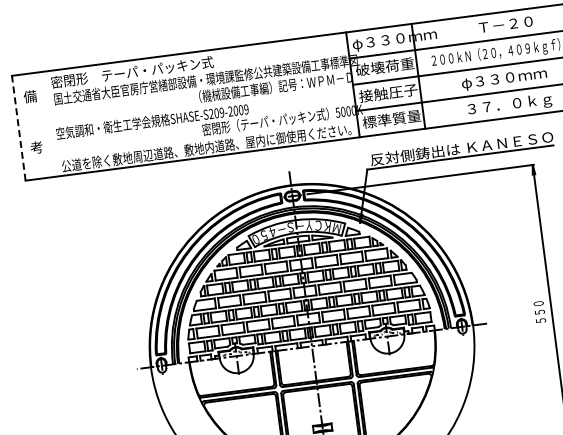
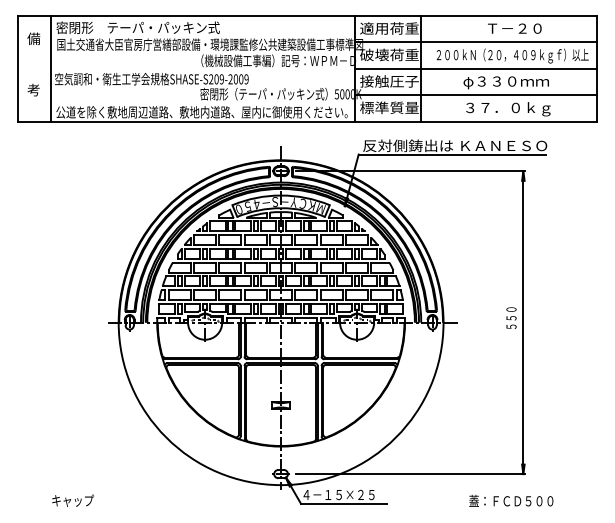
text: (394, 39) -> (402, 29), φ３３０ｍｍ -> 適用荷重
line: (51, 123) -> (51, 68), added
line: (18, 128) -> (18, 68), dashed -> solid

